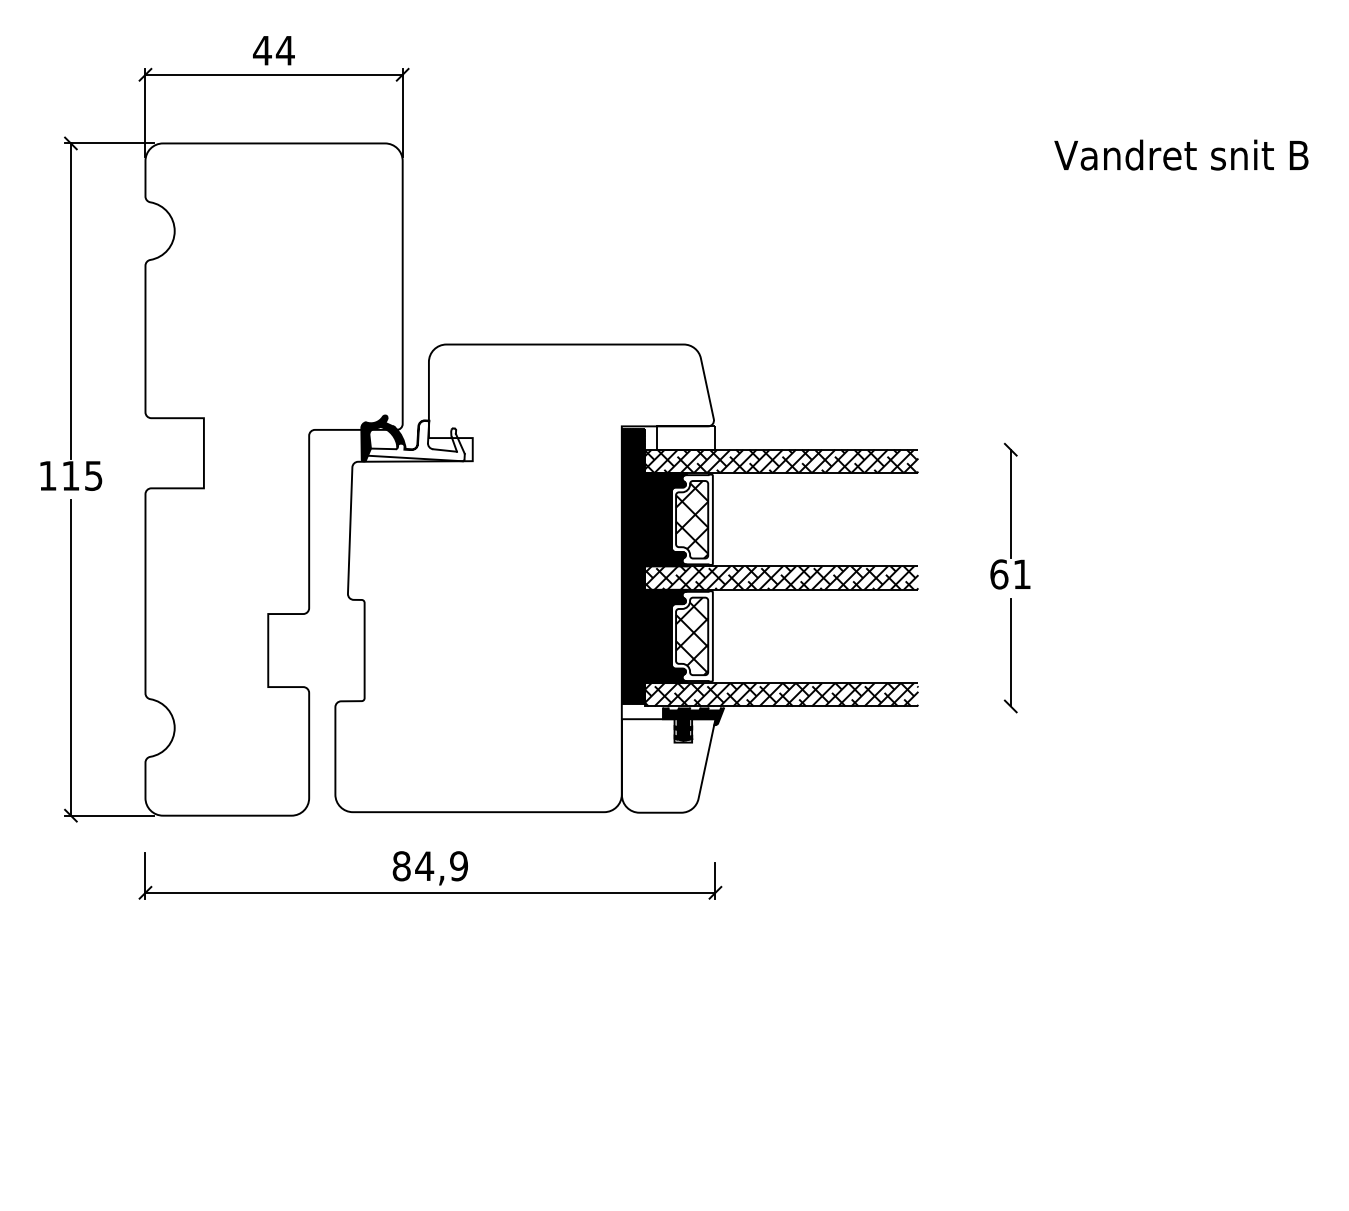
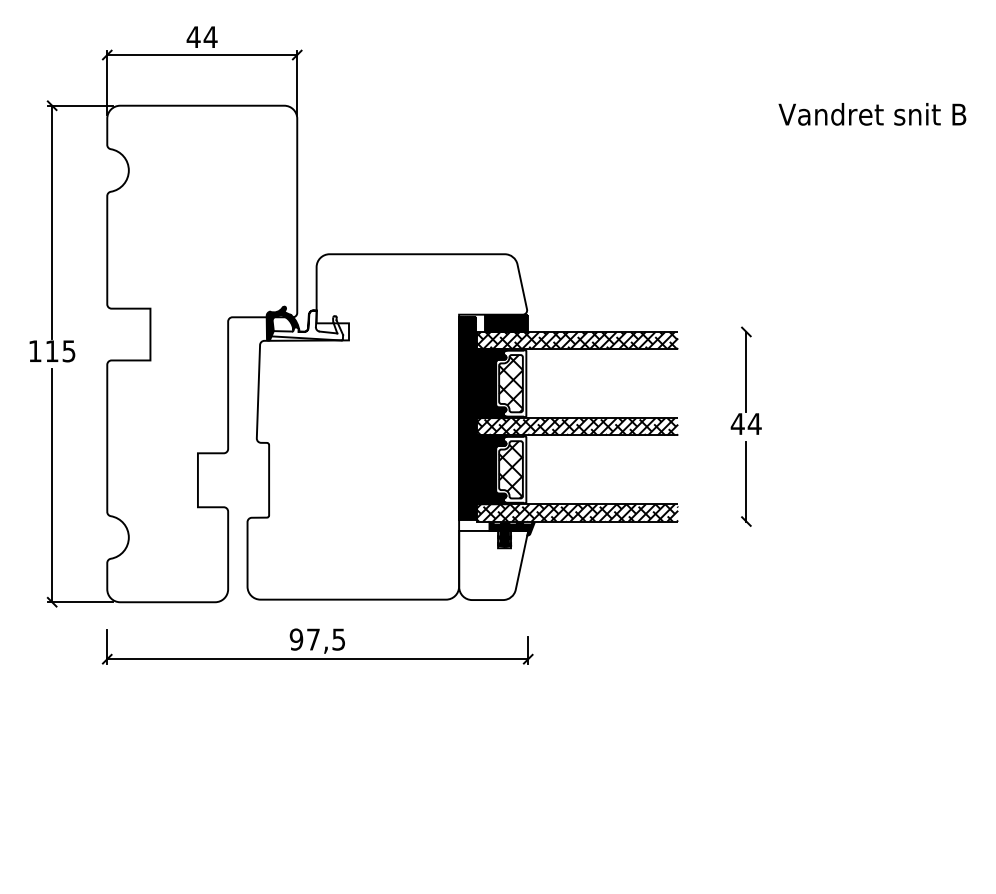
fill: (686, 437) -> (506, 322), added
text: (1010, 574) -> (746, 424), 61 -> 44
text: (429, 866) -> (317, 639), 84,9 -> 97,5

